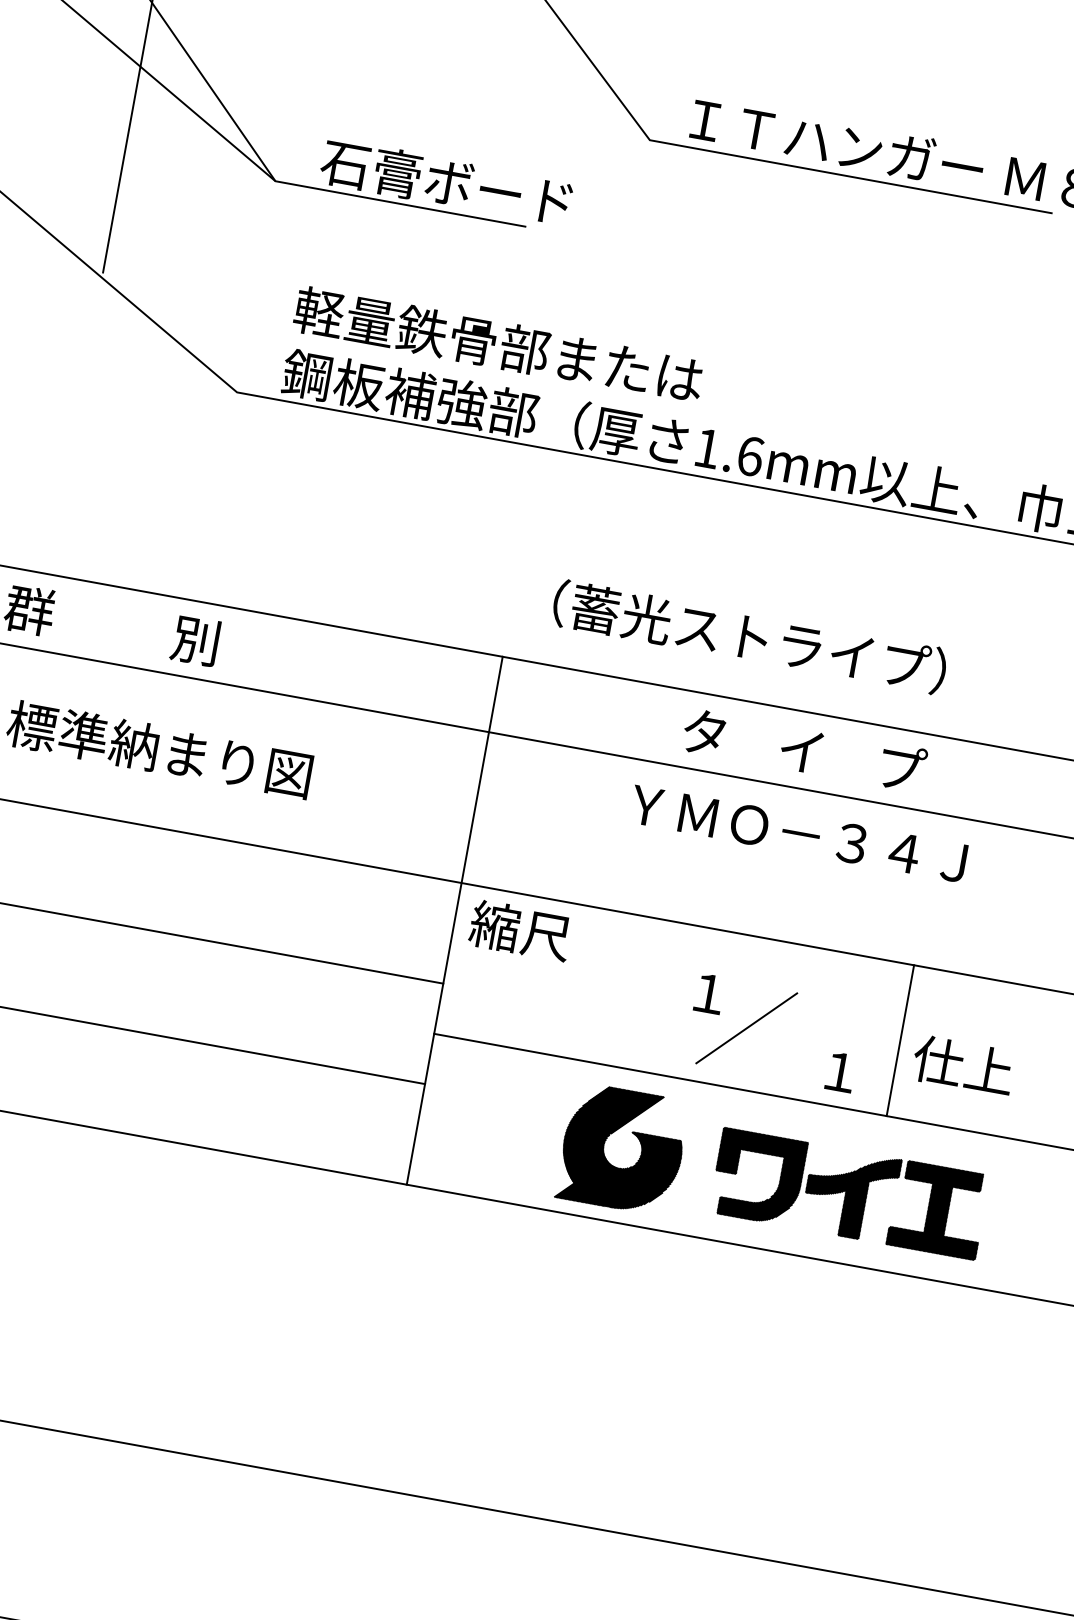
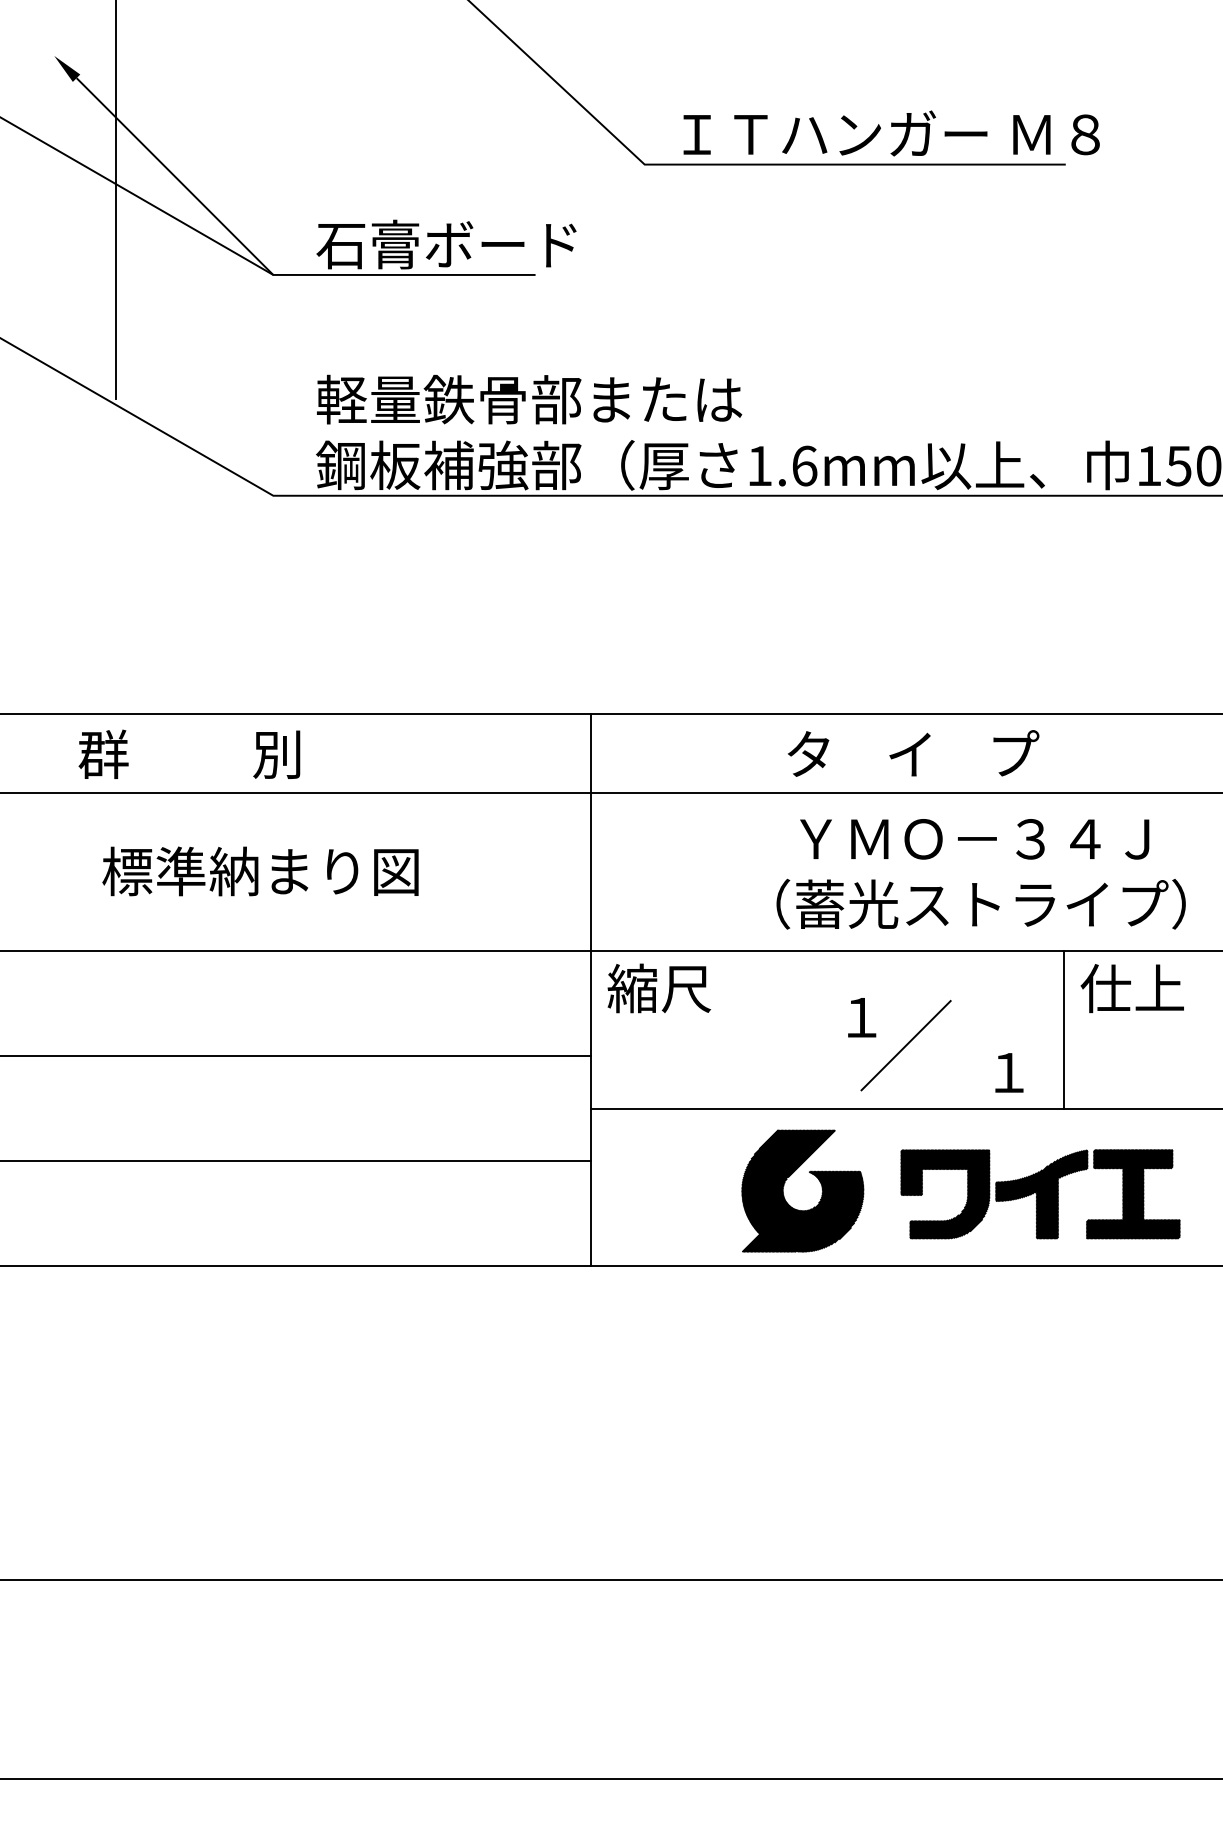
text: (749, 636) -> (980, 903), moved
text: (798, 834) -> (974, 839), moved
text: (962, 1065) -> (1131, 988), moved

